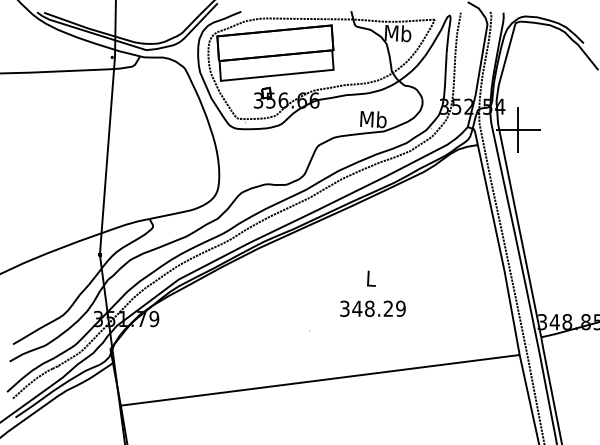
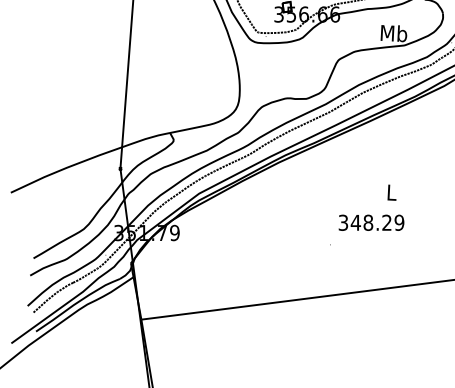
text: (372, 308) -> (371, 222), moved

